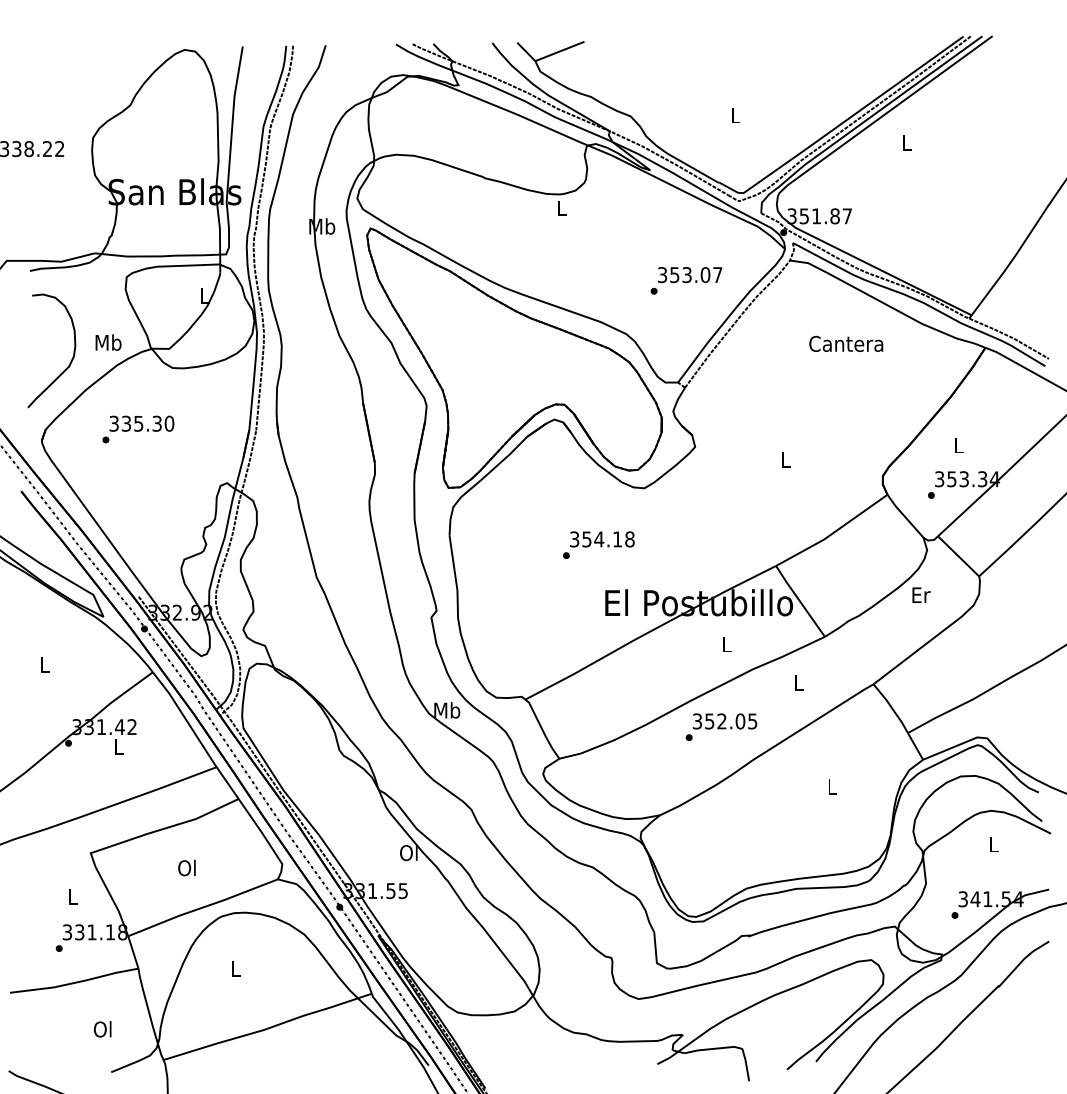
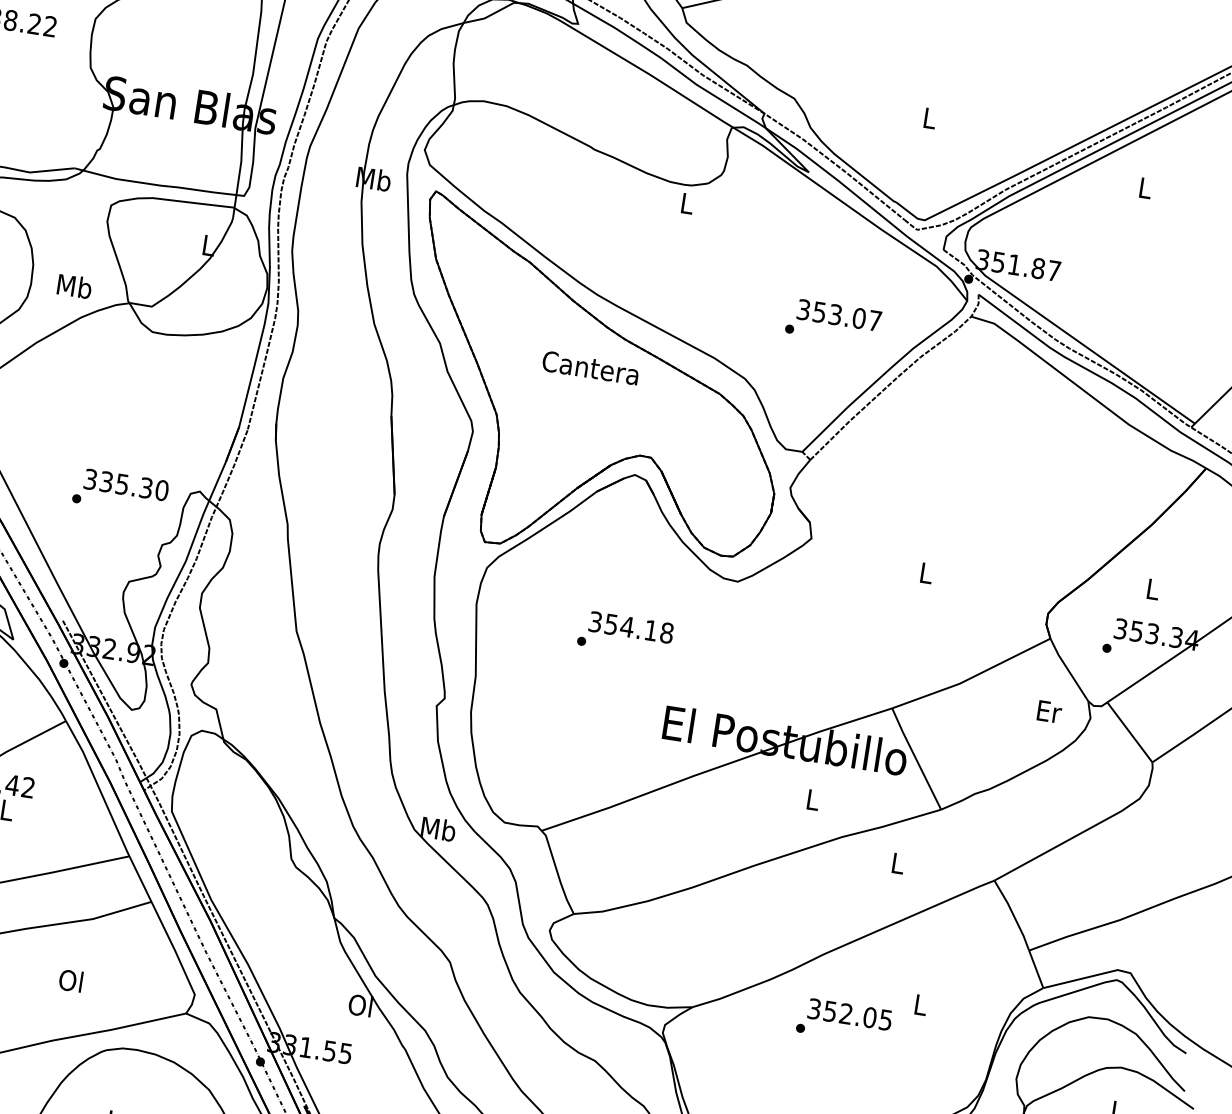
text: (846, 343) -> (591, 367), moved
text: (138, 429) -> (120, 491), moved
text: (598, 544) -> (625, 633), moved
text: (921, 594) -> (1049, 710), moved
text: (721, 727) -> (844, 1021), moved

